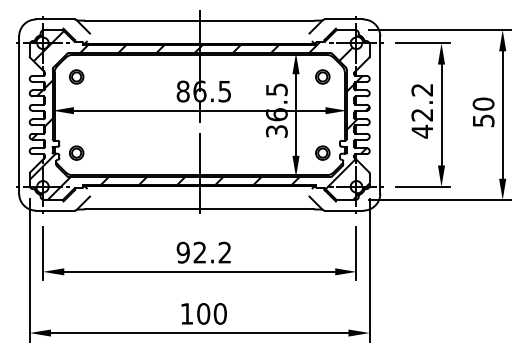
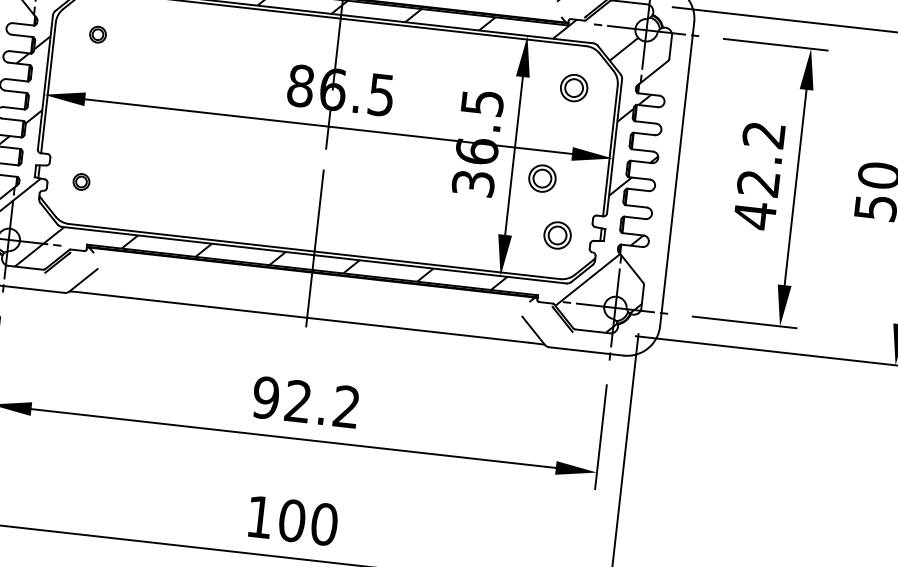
part: (76, 76) -> (97, 33), size x0.6
circle: (311, 124) -> (541, 177), added
part: (76, 152) -> (81, 180), size x0.6

